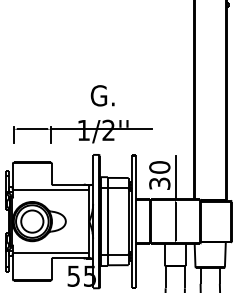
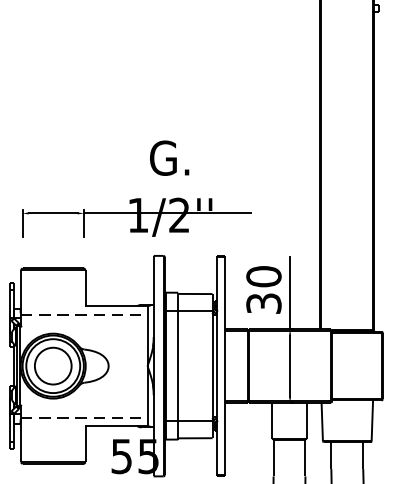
line: (51, 190) -> (84, 314), solid -> dashed
line: (51, 252) -> (84, 417), solid -> dashed

